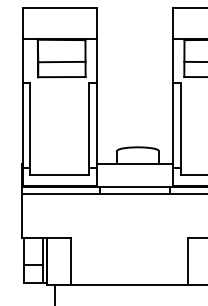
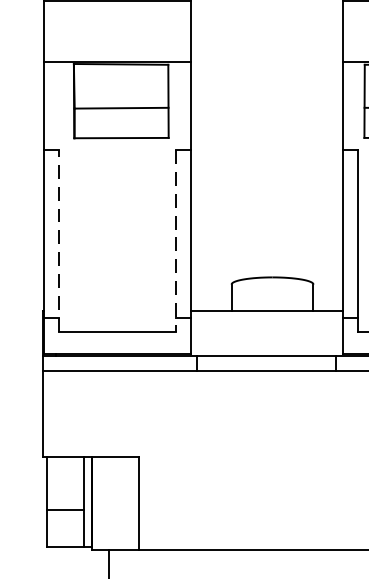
line: (30, 128) -> (59, 240), solid -> dashed
line: (89, 128) -> (176, 240), solid -> dashed

